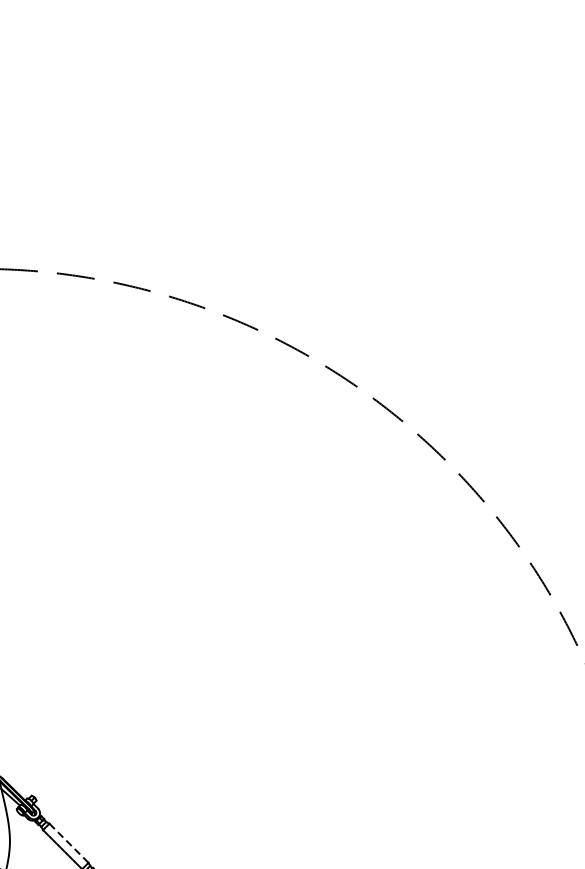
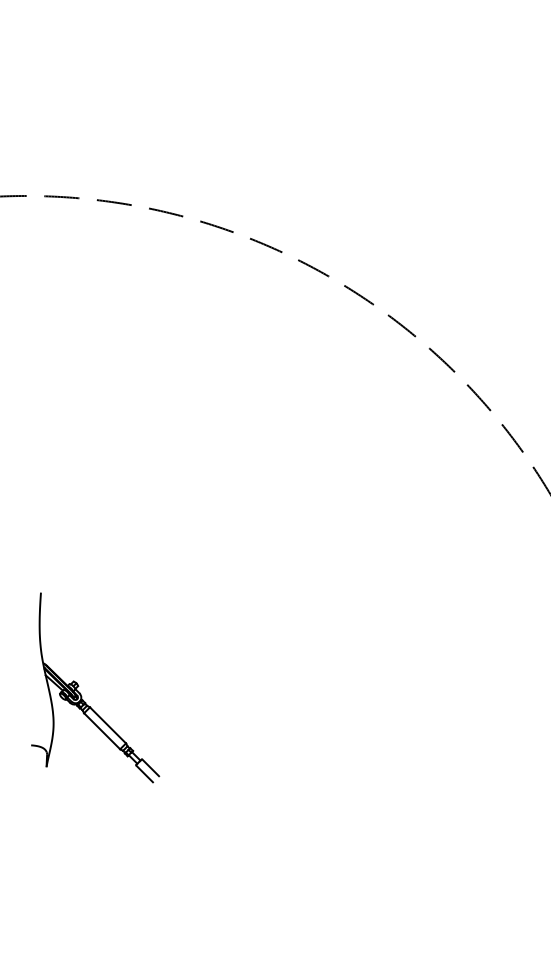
line: (68, 843) -> (107, 725), dashed -> solid

